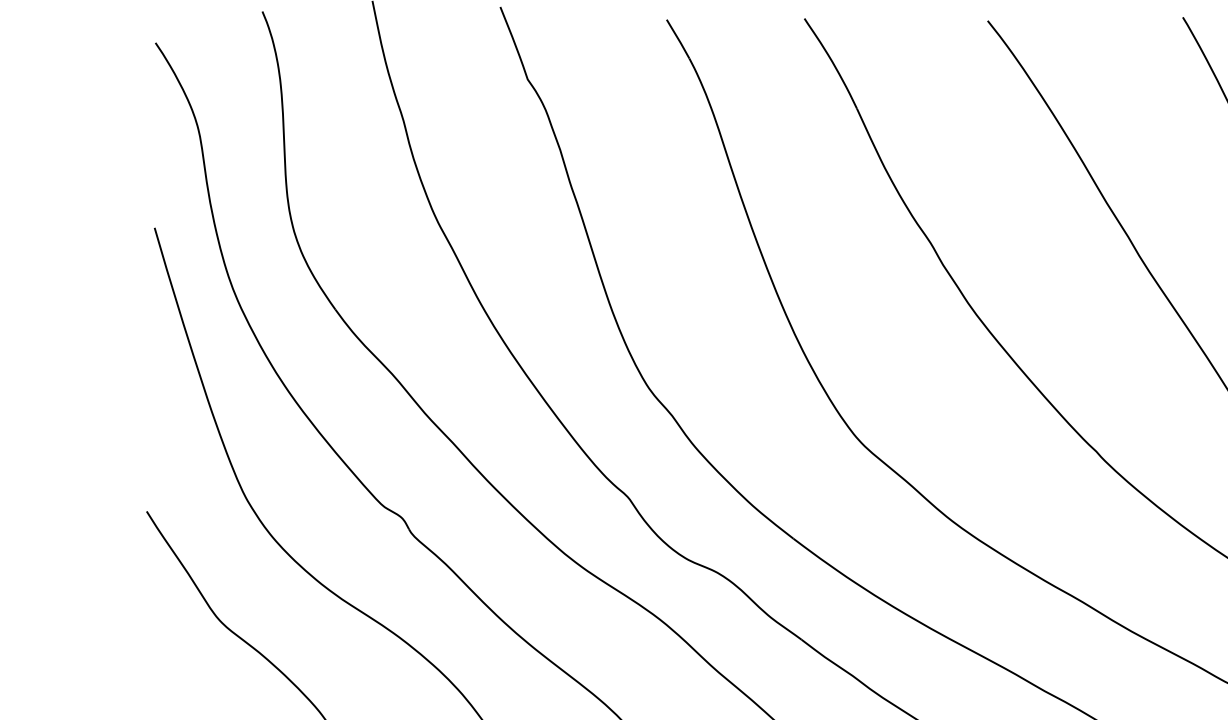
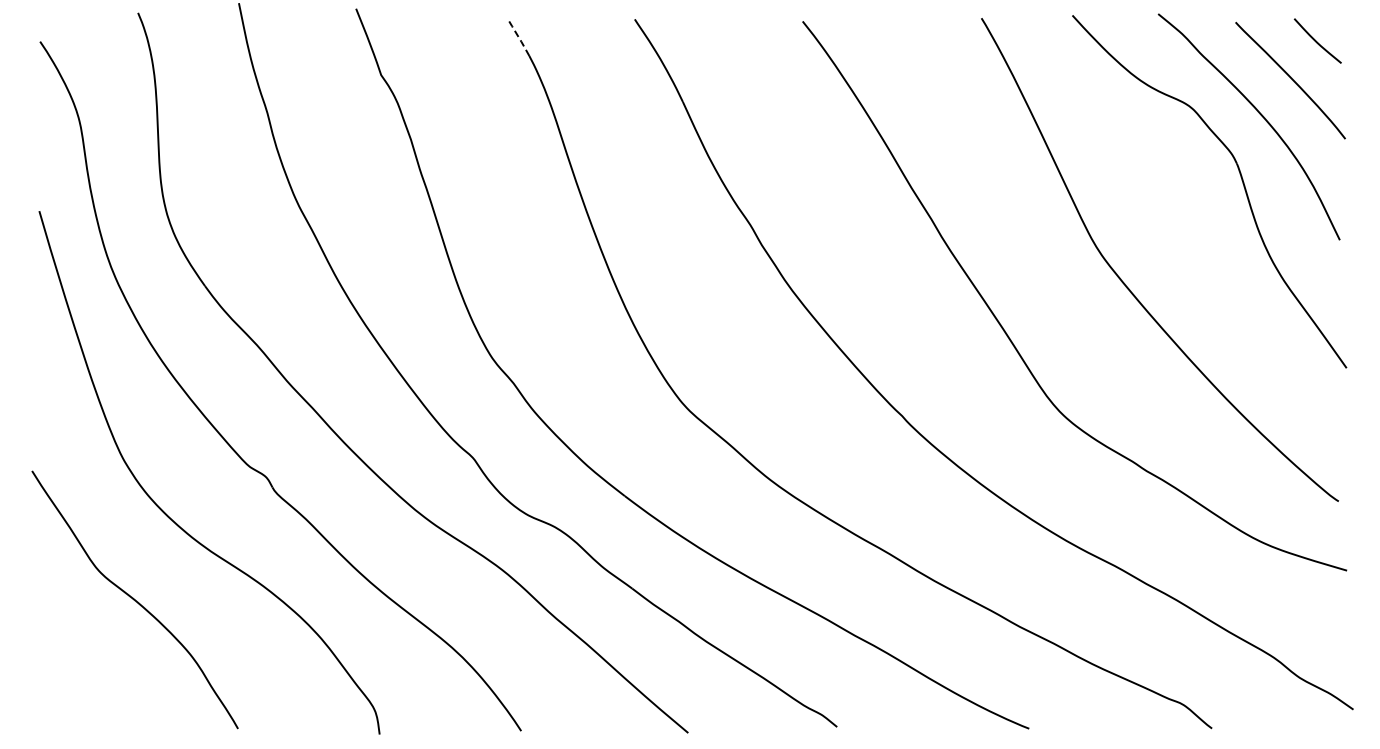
line: (678, 38) -> (519, 37), solid -> dashed

